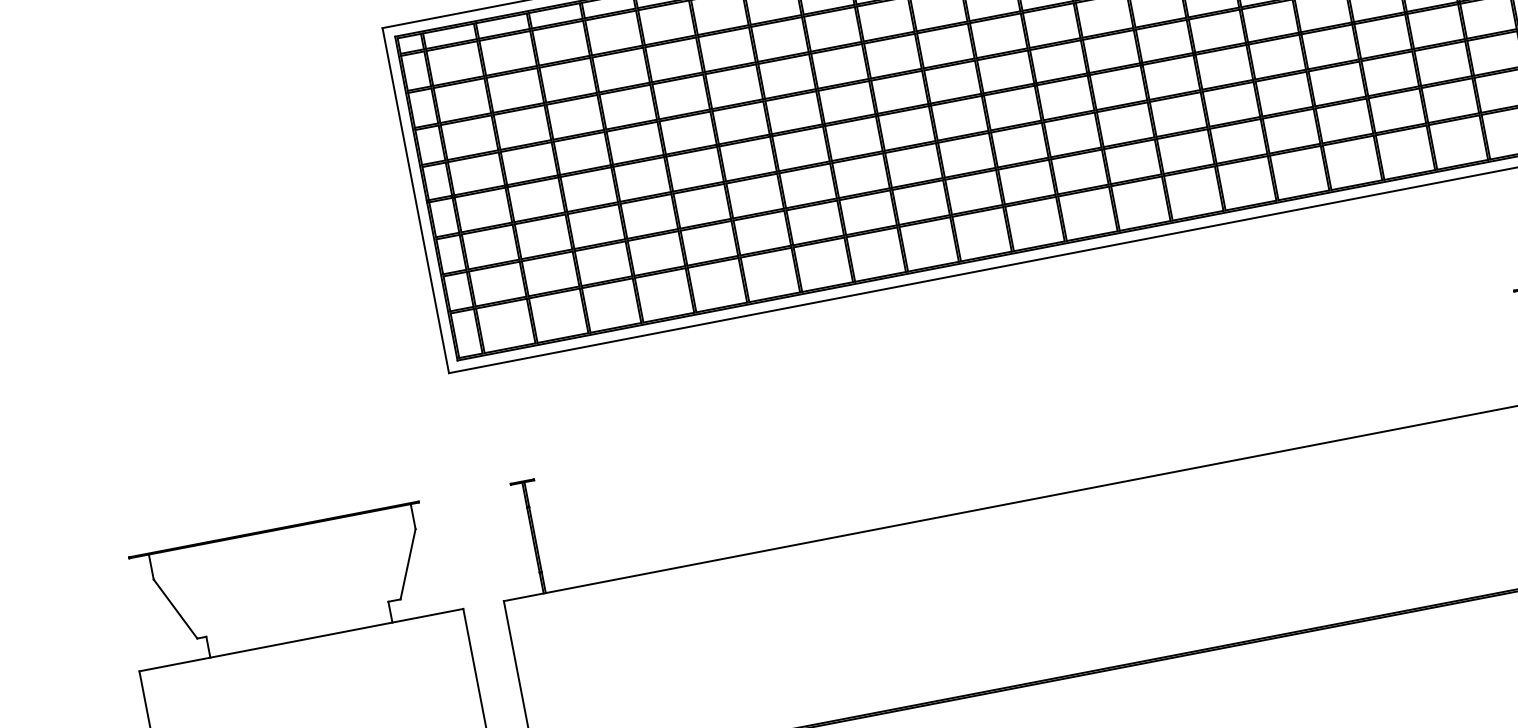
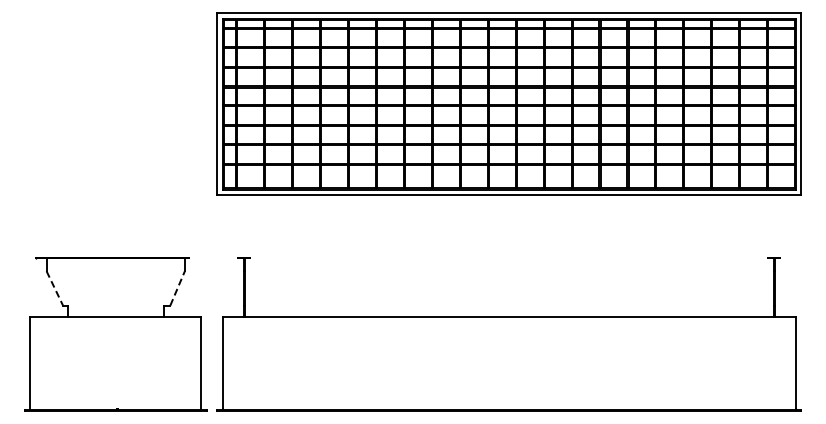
line: (407, 564) -> (177, 288), solid -> dashed
line: (176, 608) -> (55, 288), solid -> dashed

